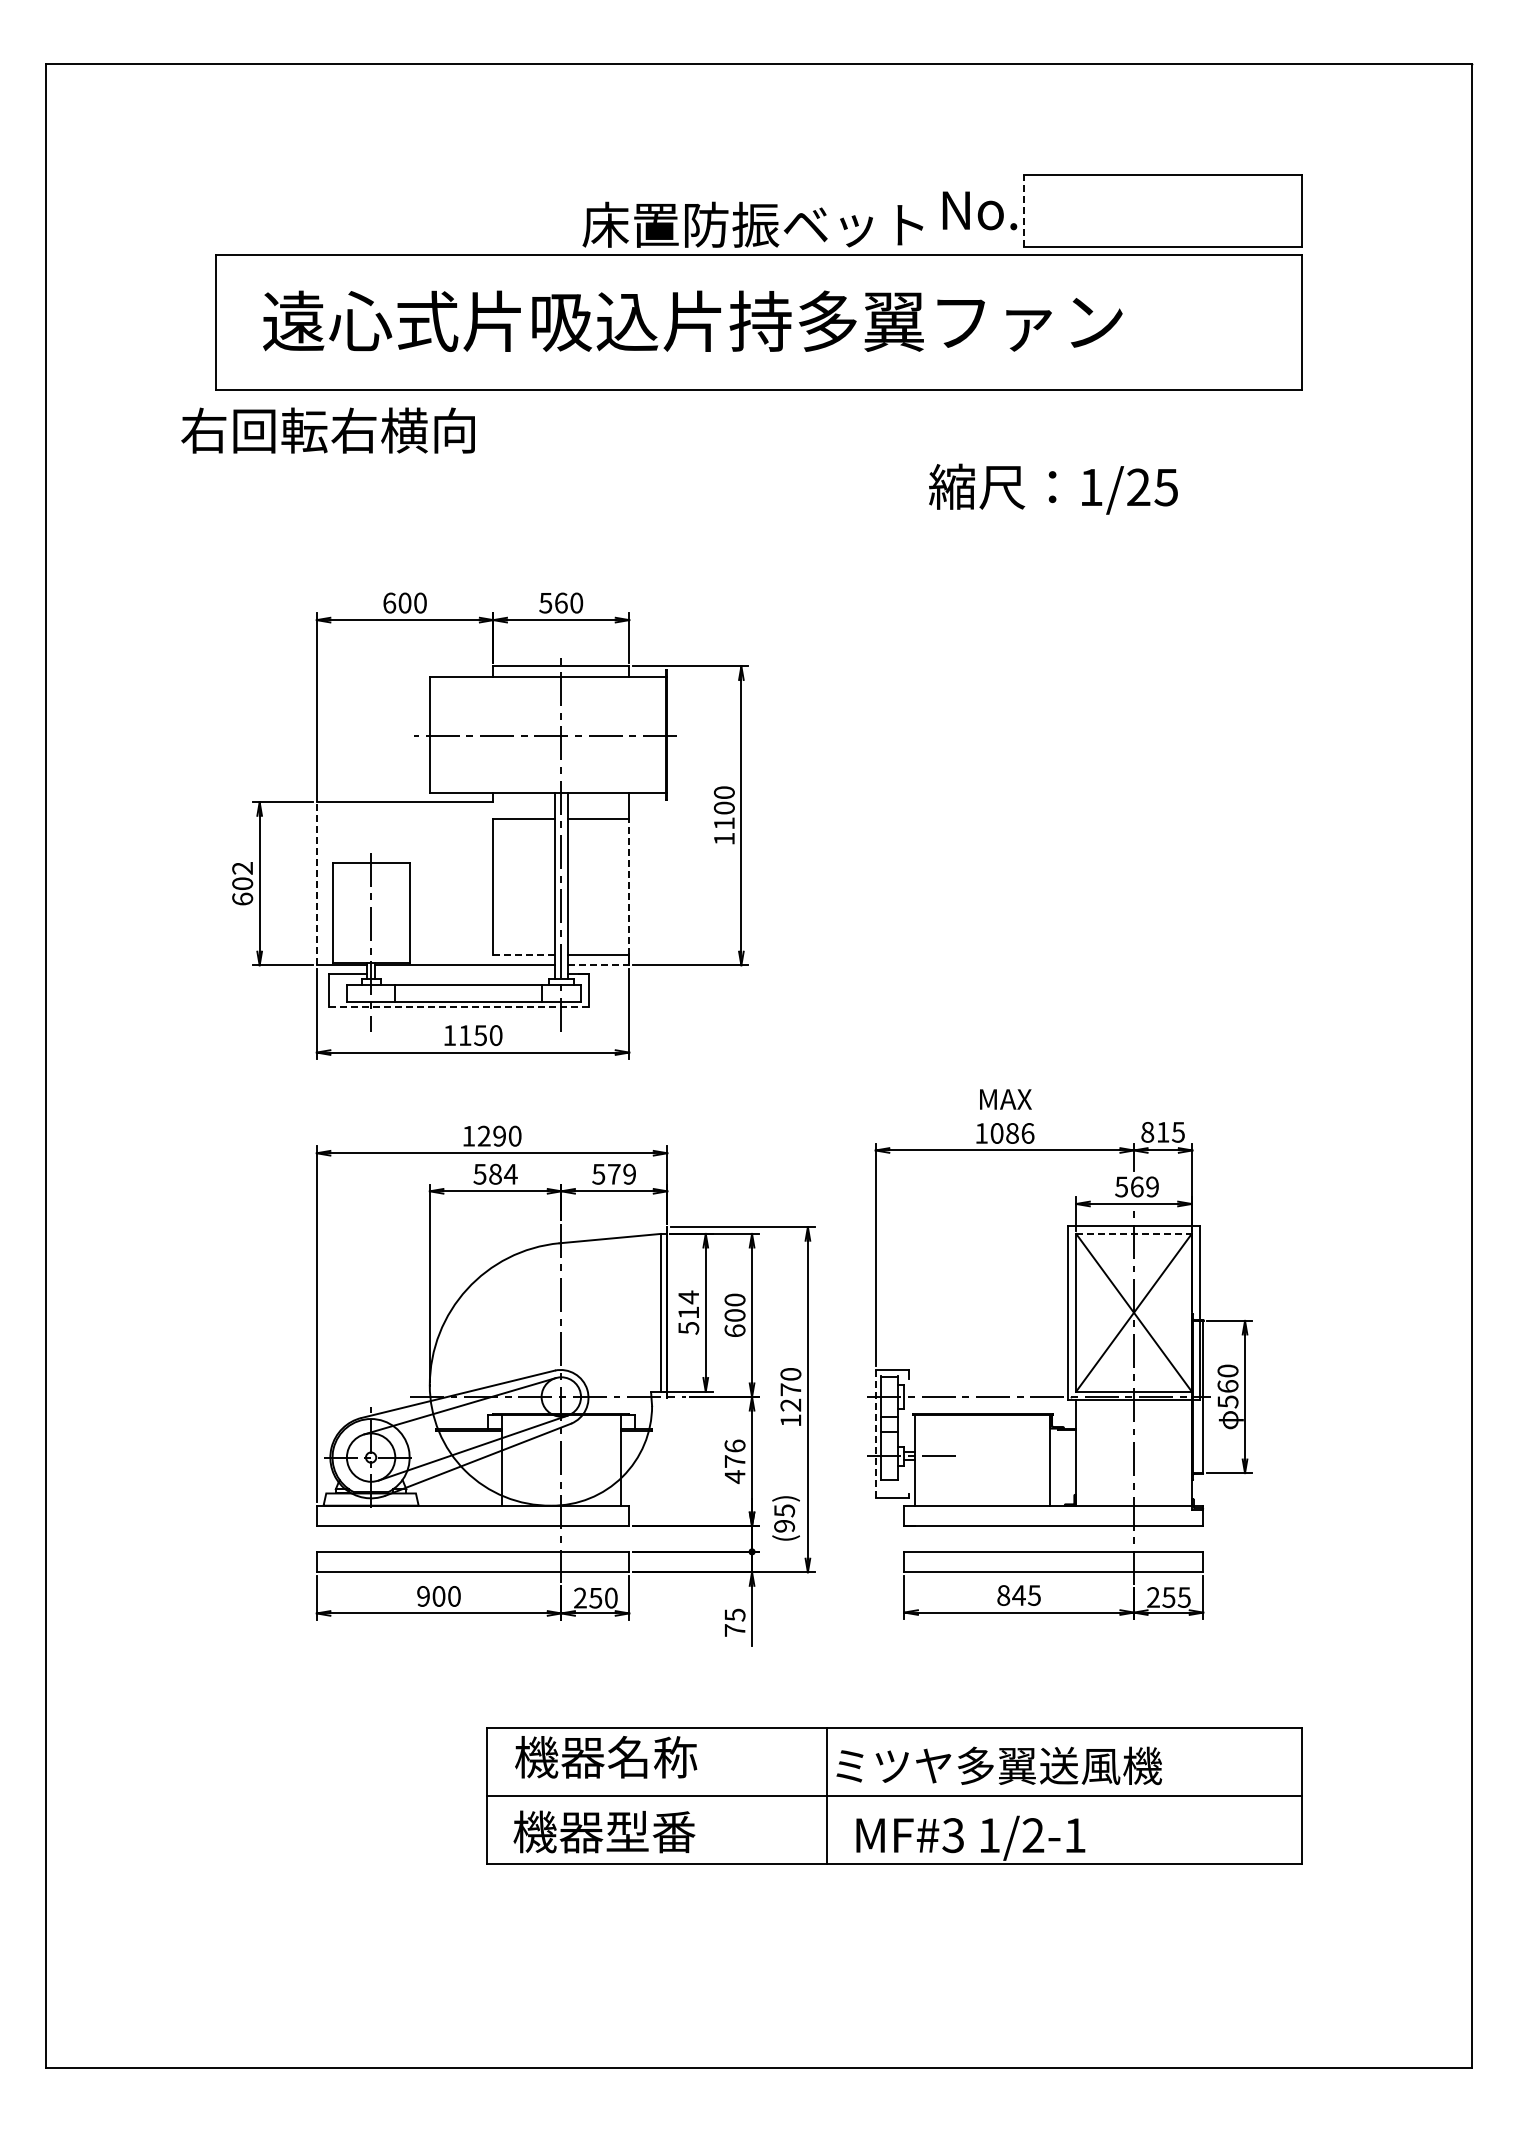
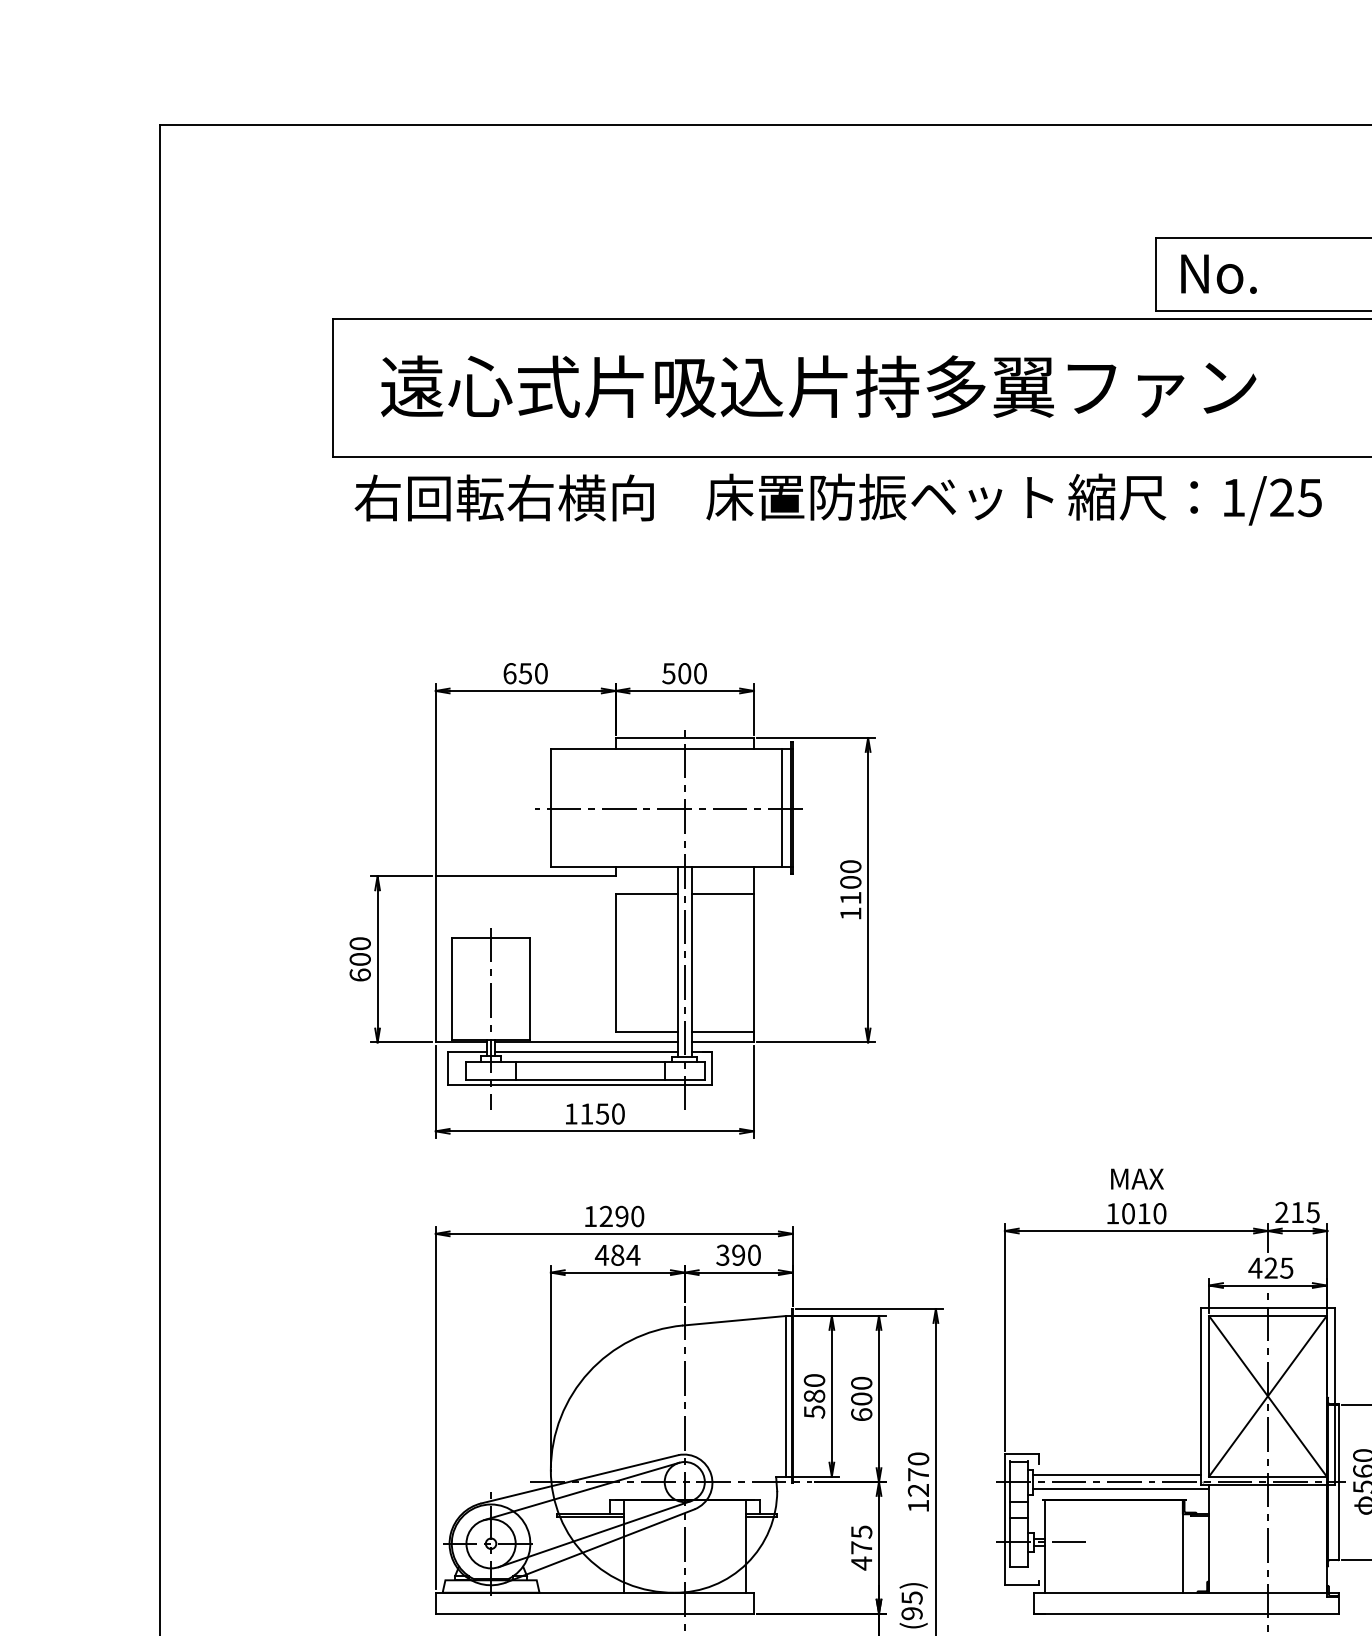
text: (979, 210) -> (1218, 273), moved
line: (1024, 210) -> (1156, 273), dashed -> solid
text: (752, 224) -> (879, 496), moved
text: (327, 430) -> (503, 497), moved
text: (1053, 488) -> (1195, 498), moved
text: (404, 602) -> (525, 673), 600 -> 650
text: (561, 602) -> (684, 673), 560 -> 500
line: (656, 735) -> (781, 808), added
text: (242, 868) -> (360, 943), 602 -> 600
line: (316, 883) -> (435, 959), dashed -> solid
line: (629, 887) -> (754, 963), dashed -> solid
line: (523, 954) -> (646, 1031), dashed -> solid
line: (598, 965) -> (722, 1042), dashed -> solid
line: (464, 974) -> (586, 1051), added
line: (458, 1007) -> (580, 1085), dashed -> solid
text: (1147, 1131) -> (1281, 1211), 815 -> 215
text: (1020, 1133) -> (1152, 1213), 1086 -> 1010
text: (614, 1173) -> (738, 1254), 579 -> 390
text: (479, 1174) -> (601, 1255), 584 -> 484
text: (1136, 1186) -> (1270, 1267), 569 -> 425
line: (1134, 1233) -> (1268, 1315), dashed -> solid
text: (688, 1304) -> (814, 1387), 514 -> 580
line: (985, 1390) -> (1116, 1475), added
line: (989, 1403) -> (1120, 1488), added
line: (875, 1433) -> (1004, 1519), dashed -> solid
text: (734, 1445) -> (861, 1531), 476 -> 475

